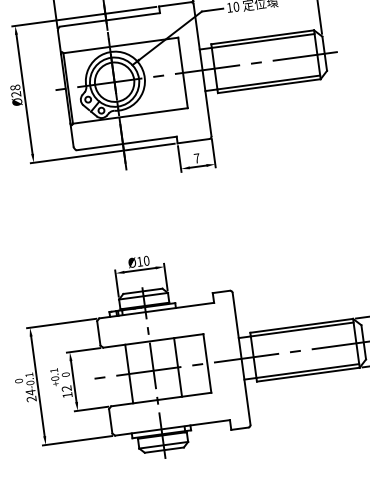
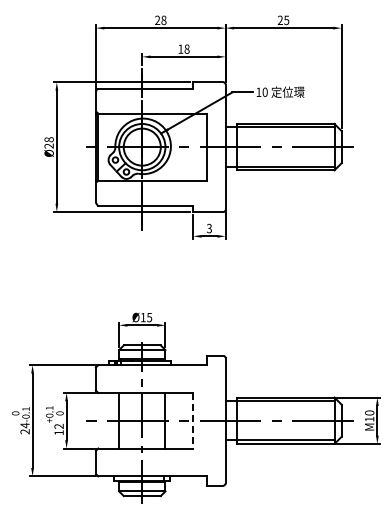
text: (196, 158) -> (208, 228), 7 -> 3
text: (146, 260) -> (149, 317), Ø10 -> Ø15
line: (207, 363) -> (193, 420), solid -> dashed

